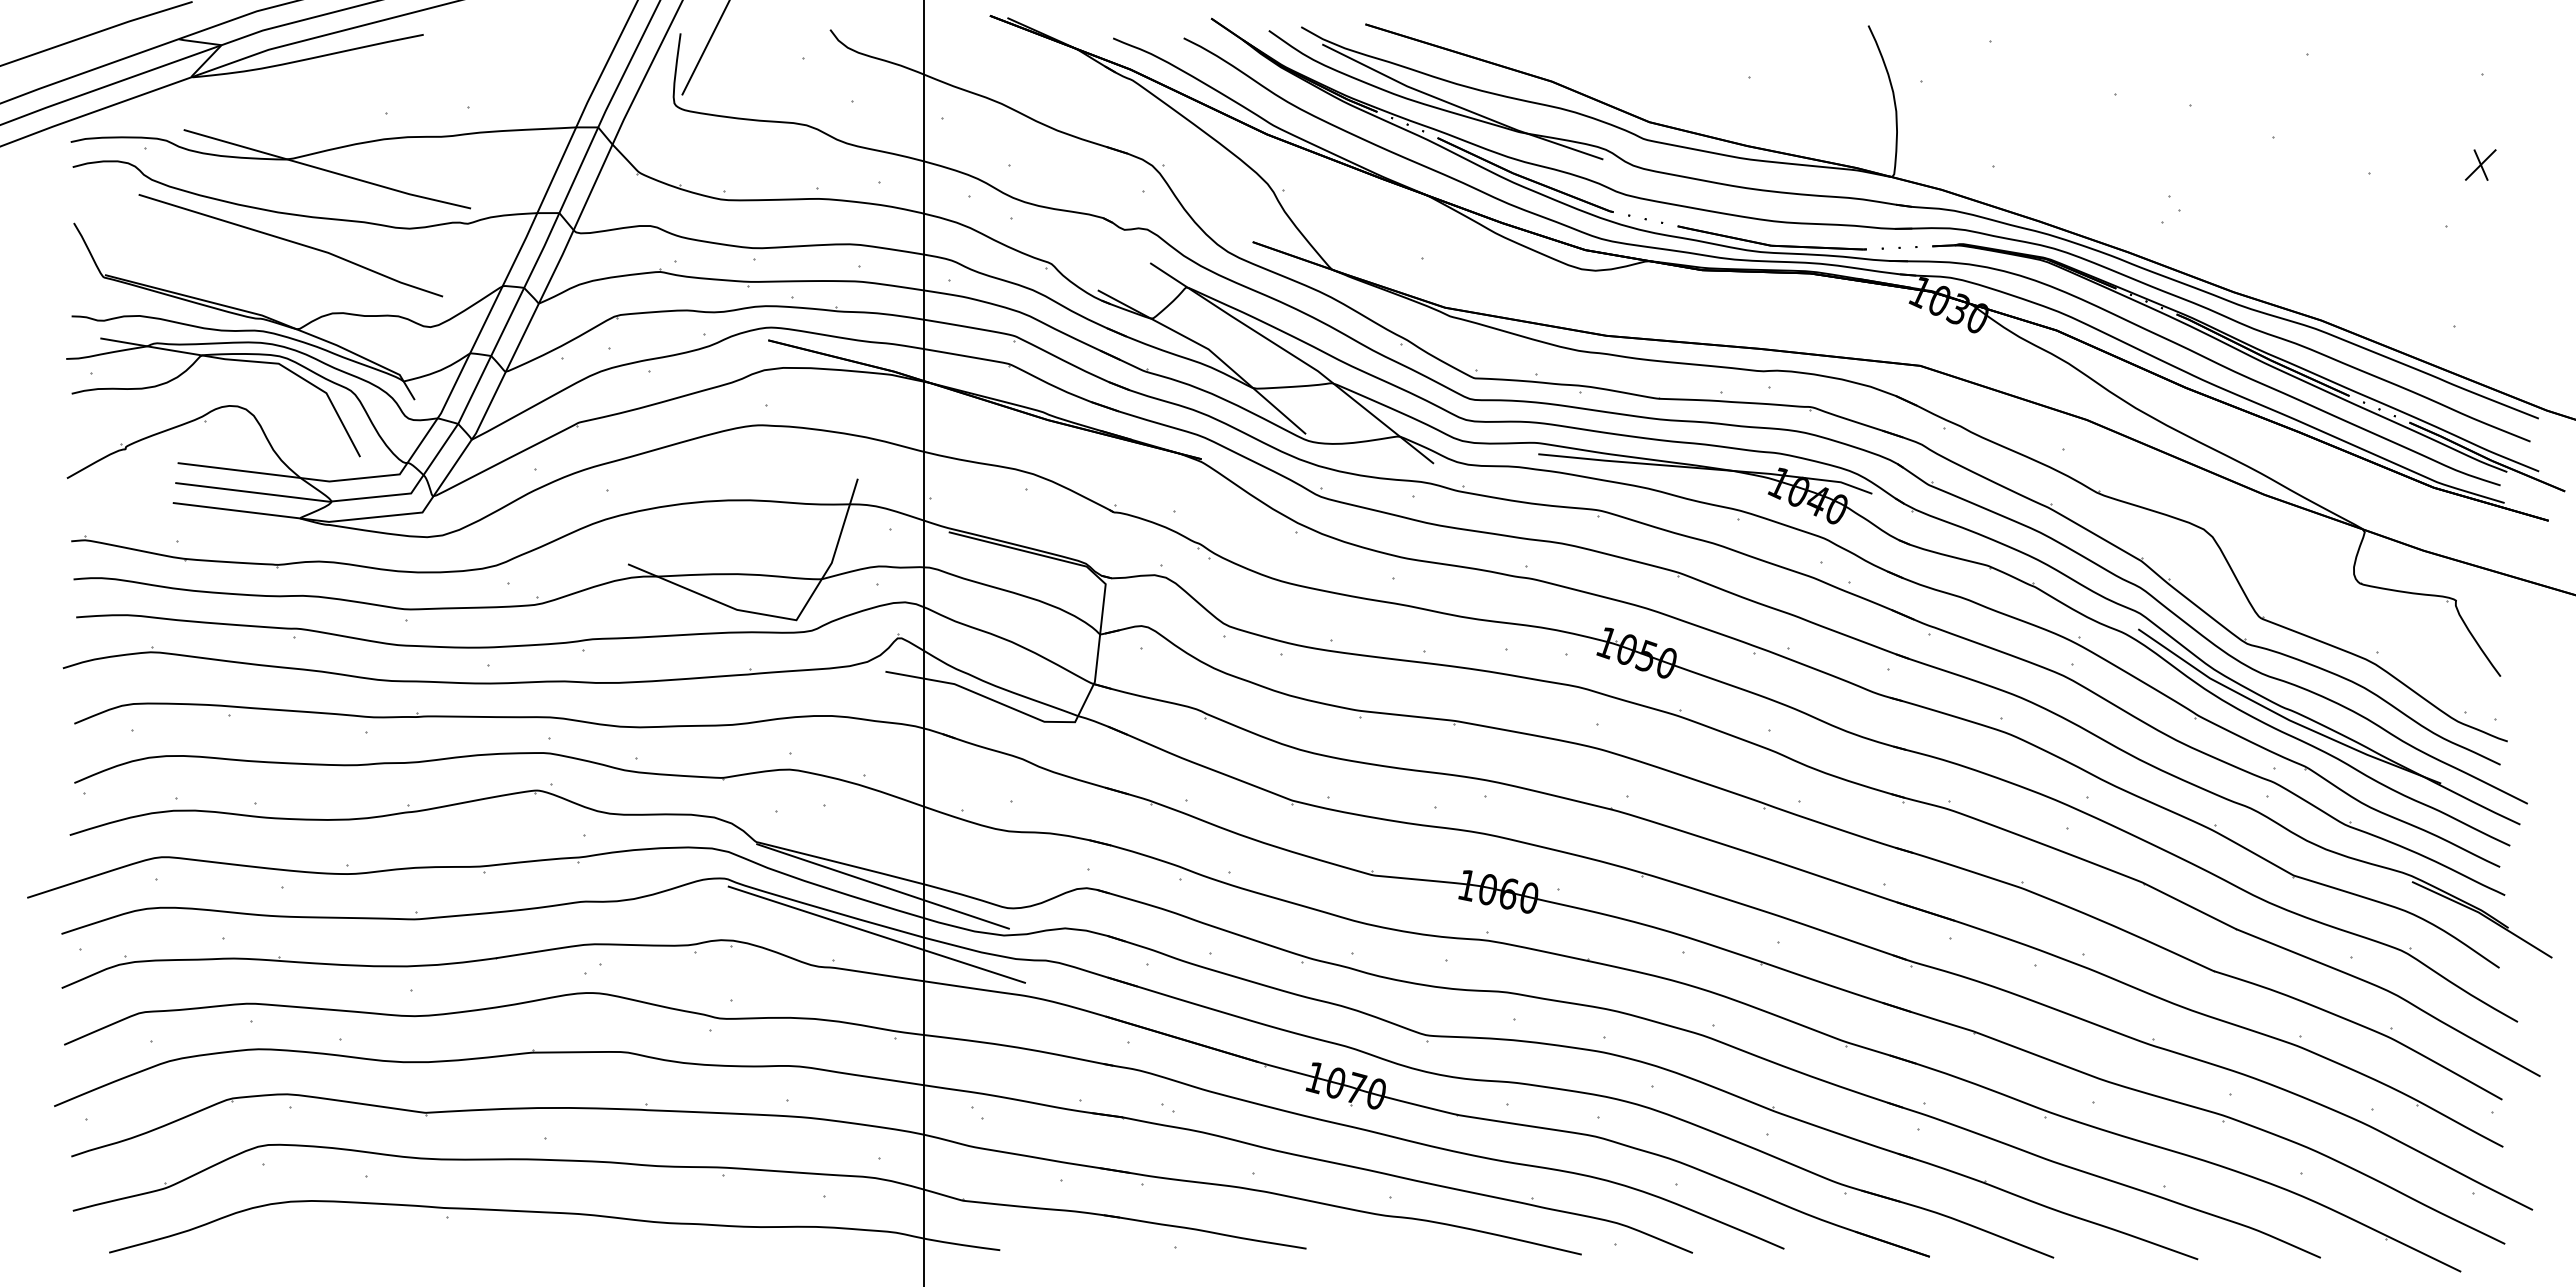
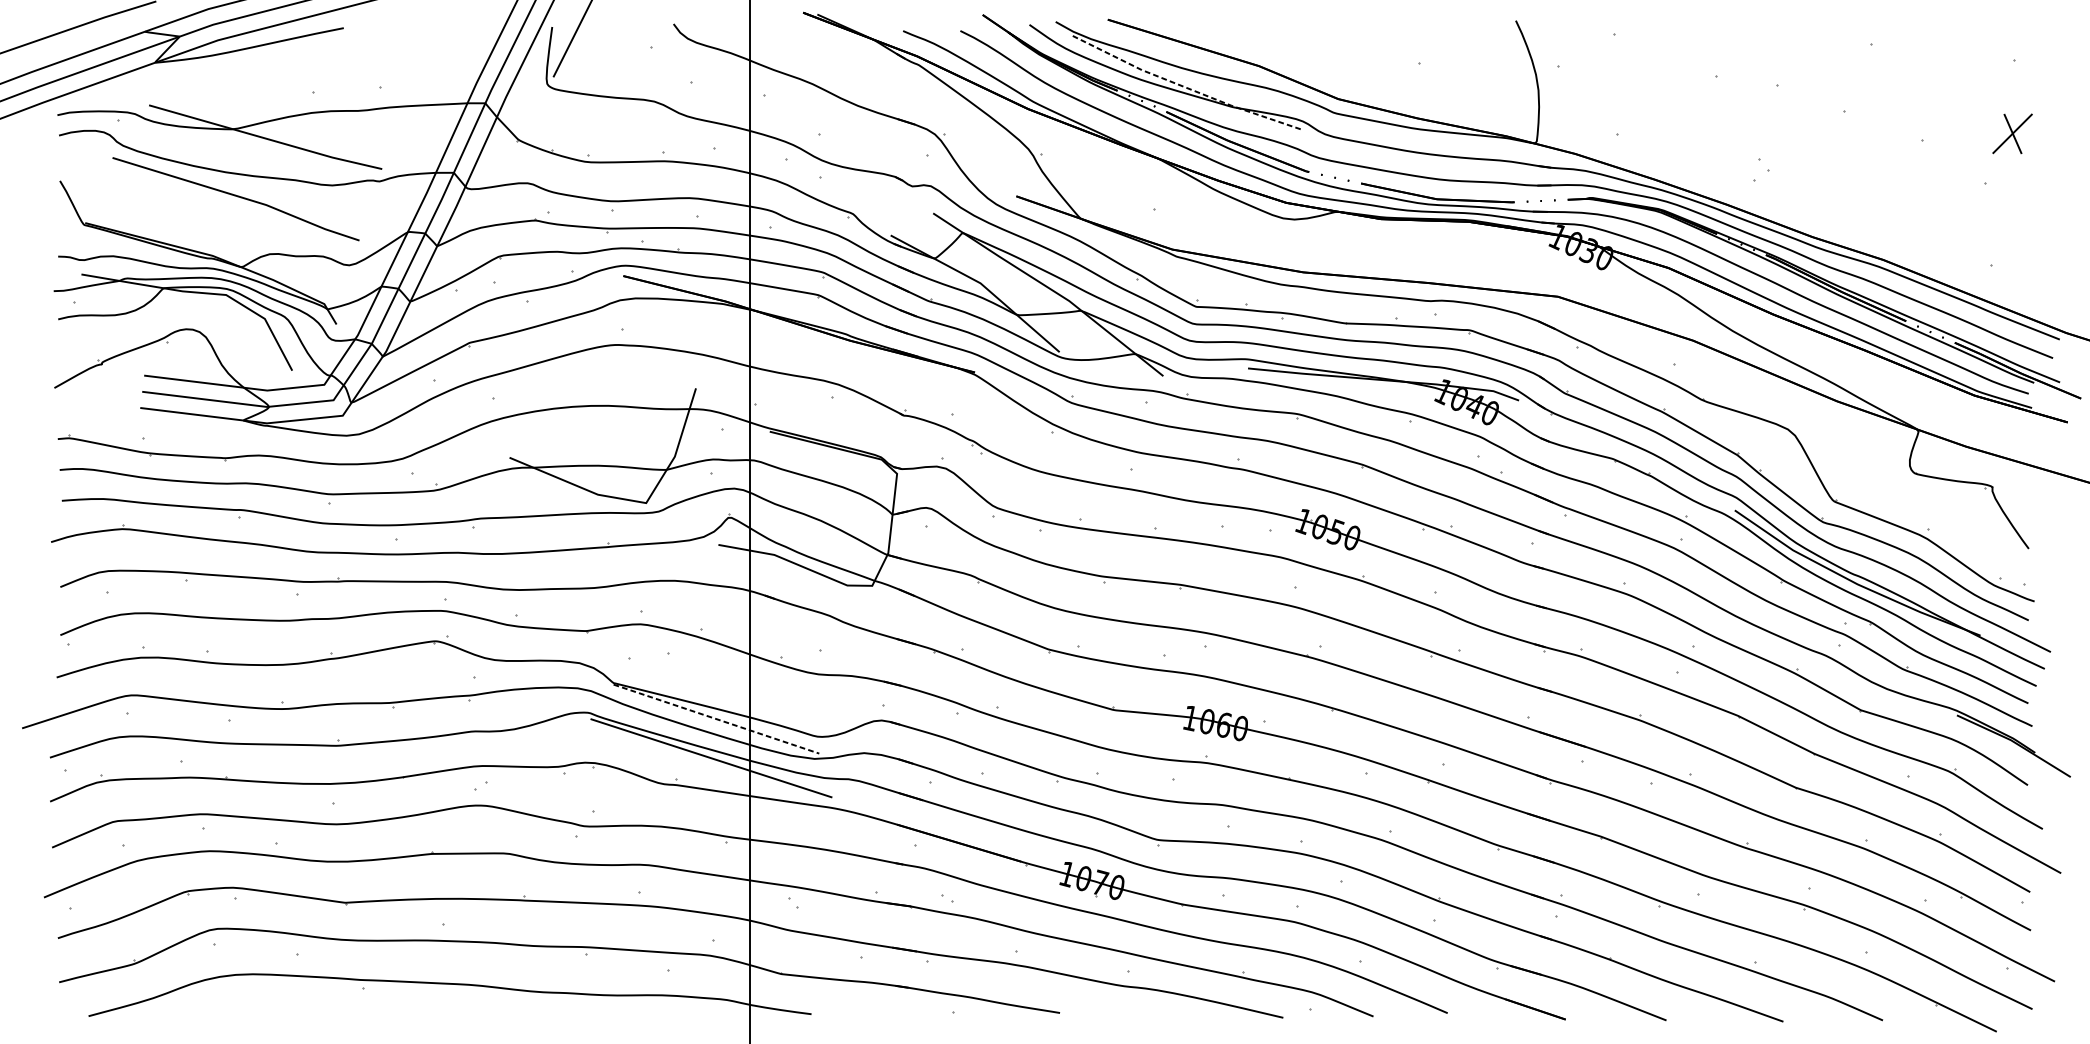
line: (1460, 107) -> (1184, 87), solid -> dashed
part: (2480, 164) -> (2012, 133), size x1.6
line: (883, 886) -> (716, 719), solid -> dashed

